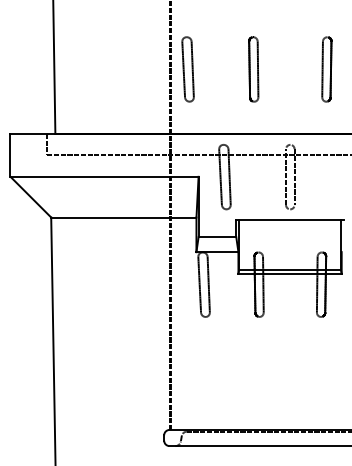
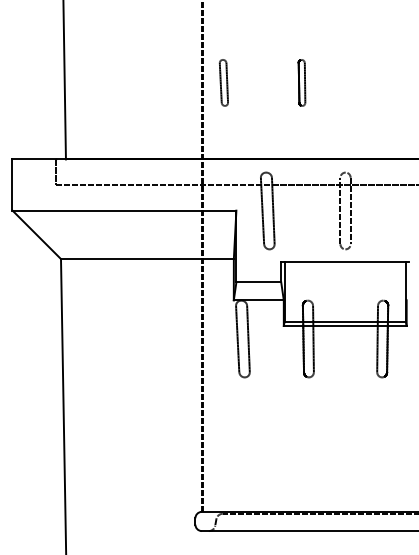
part: (187, 69) -> (223, 82), size x0.6
part: (253, 69) -> (301, 82), size x0.6
part: (326, 69) -> (388, 82), removed

